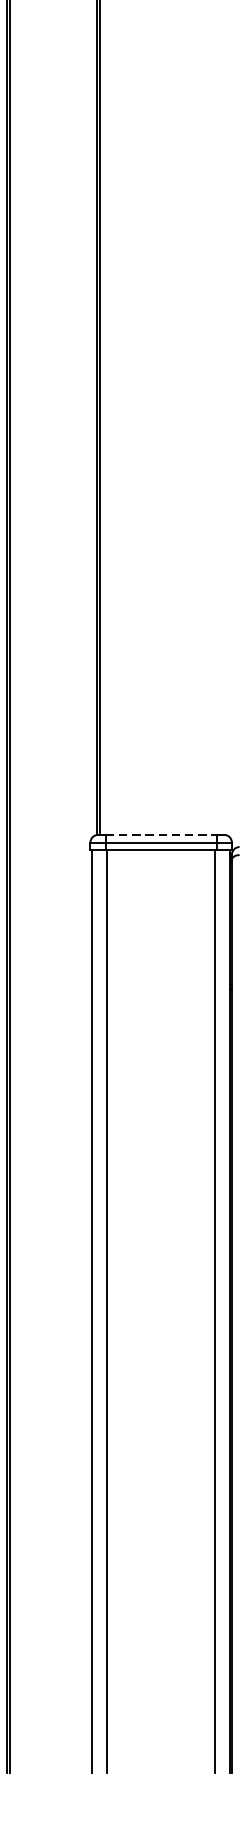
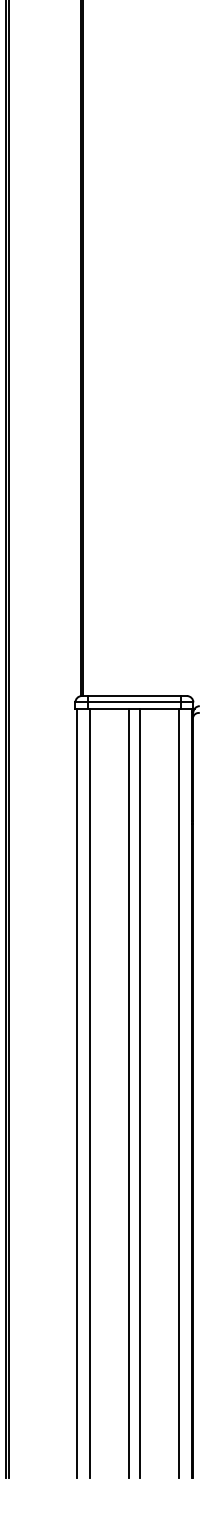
line: (161, 835) -> (134, 696), dashed -> solid
line: (155, 1311) -> (129, 1093), added
line: (167, 1311) -> (139, 1093), added

